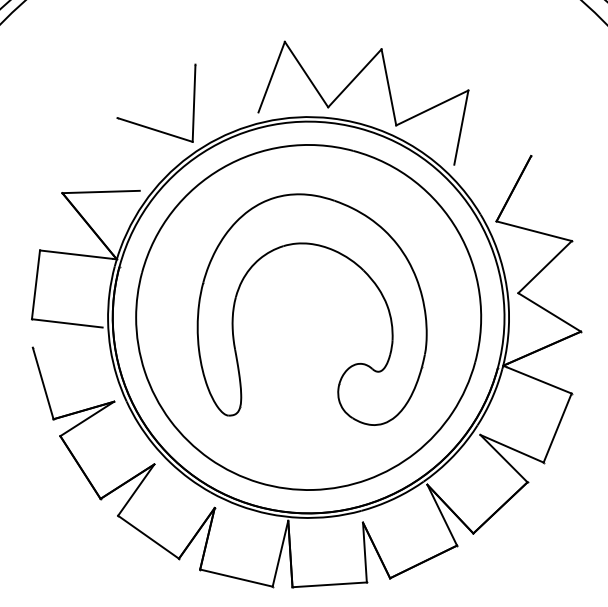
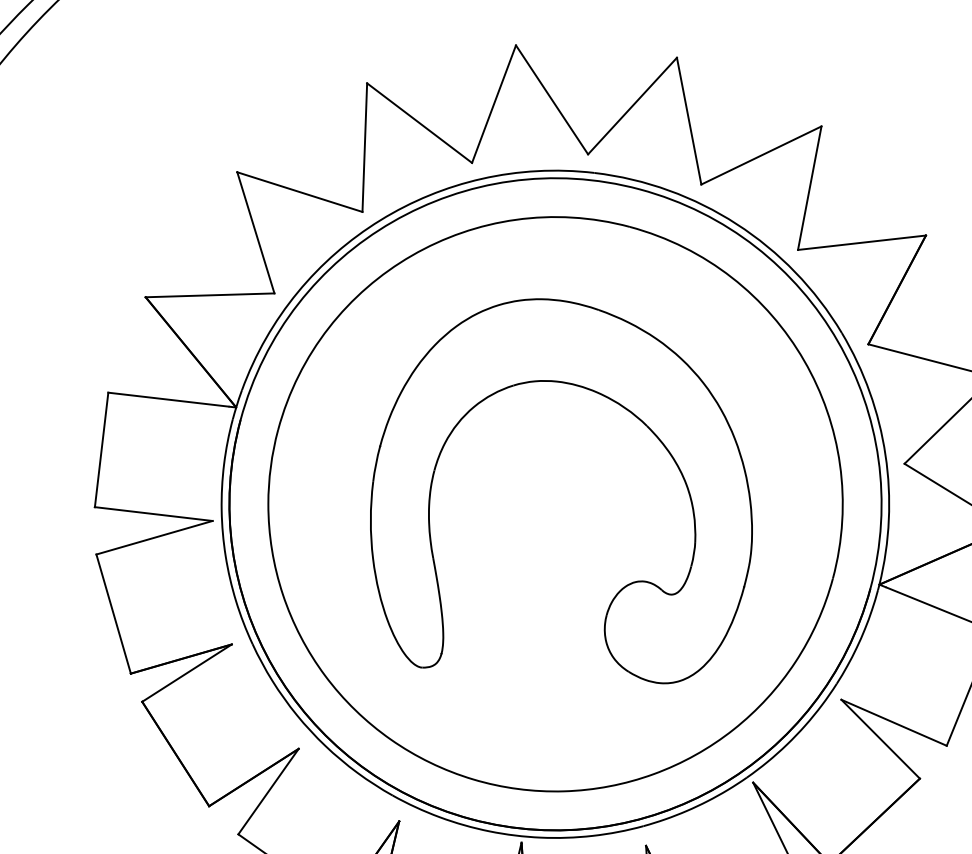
line: (226, 88) -> (418, 123), added
line: (128, 154) -> (255, 232), added
line: (492, 160) -> (861, 242), added
line: (67, 337) -> (154, 537), added

